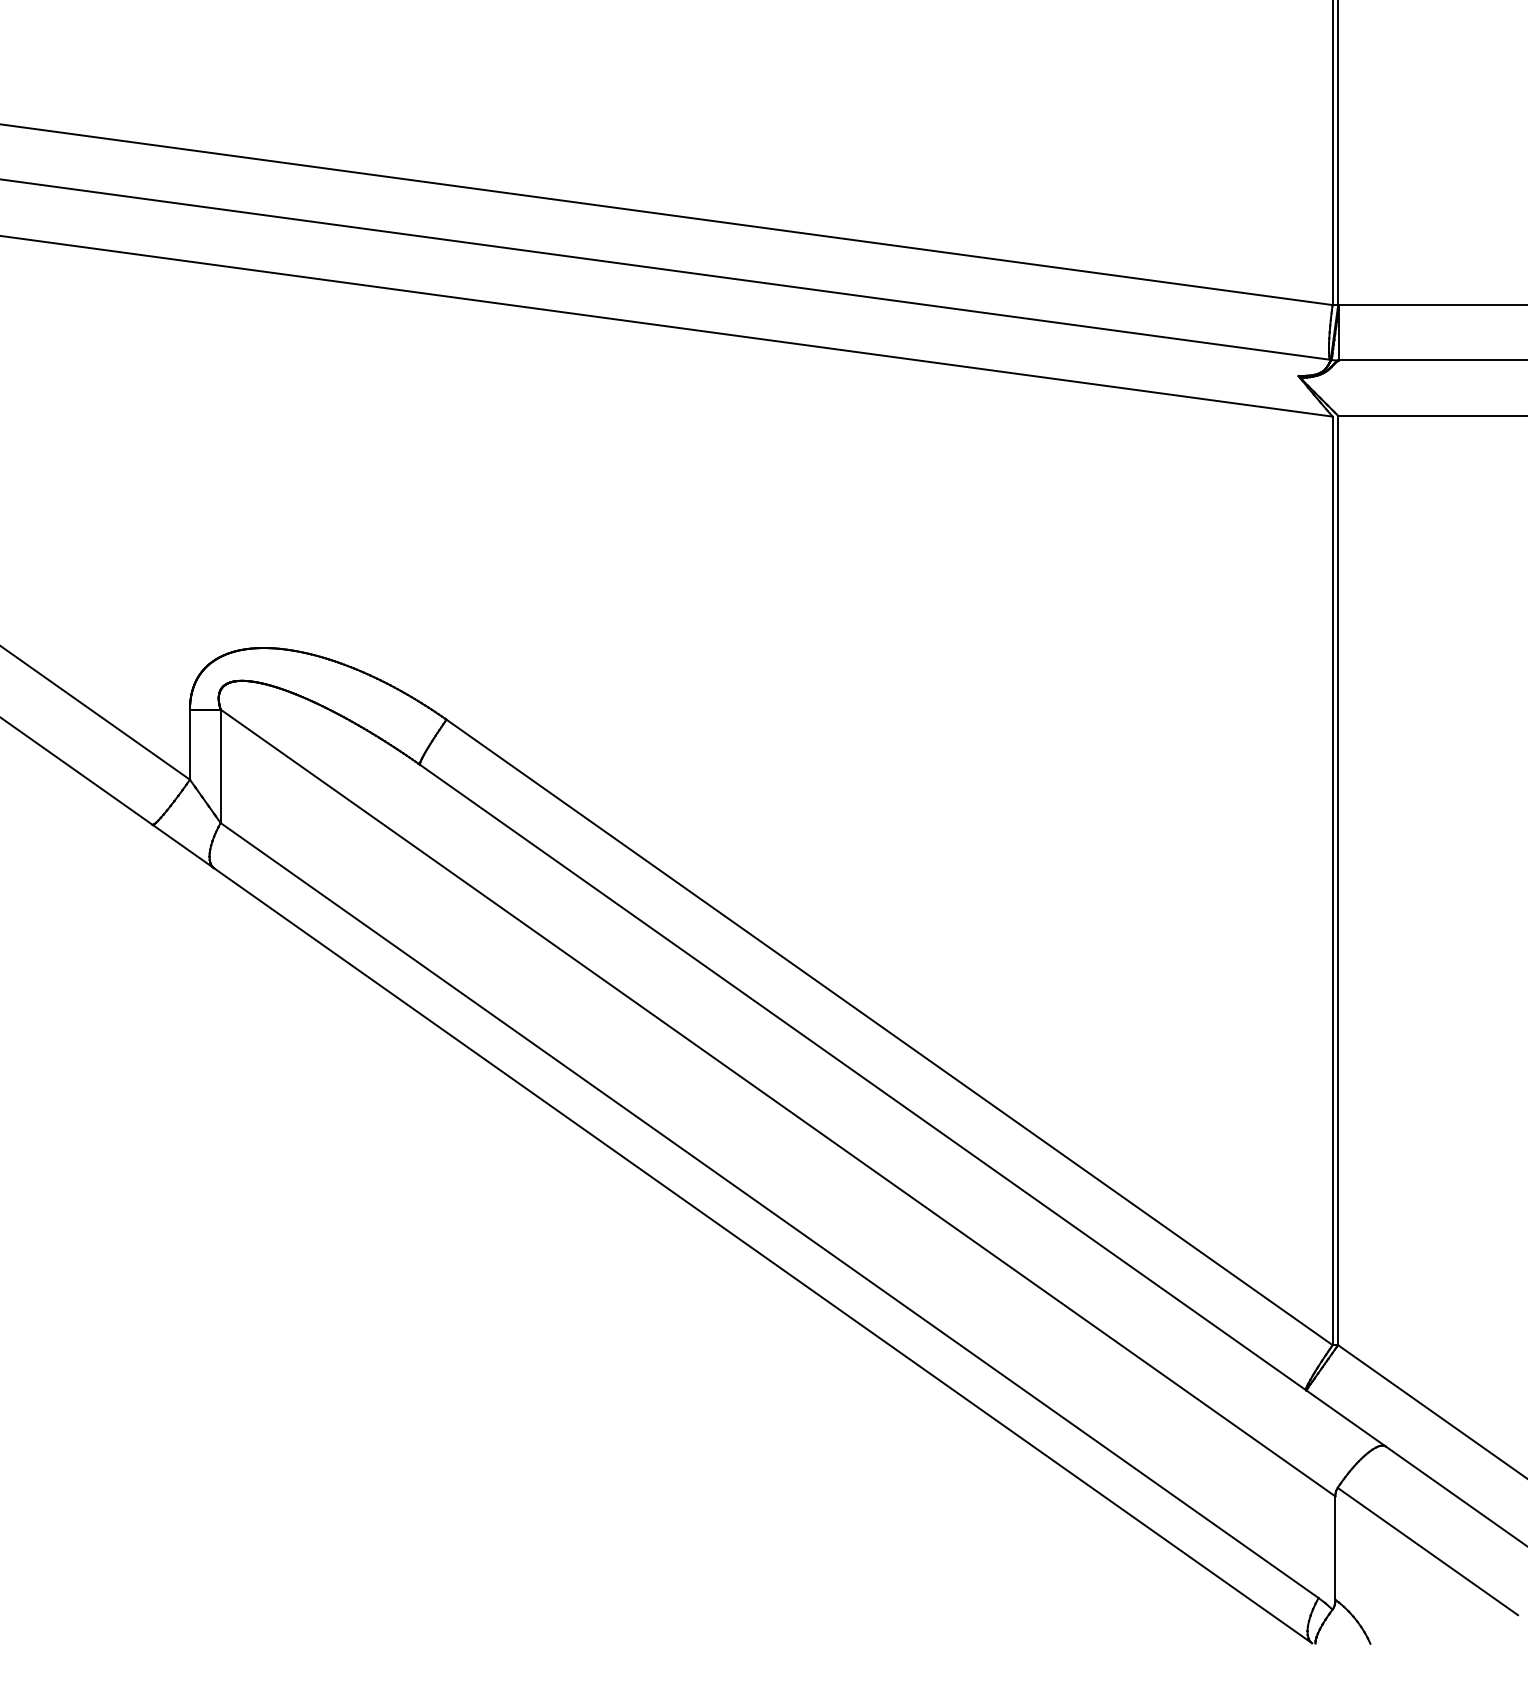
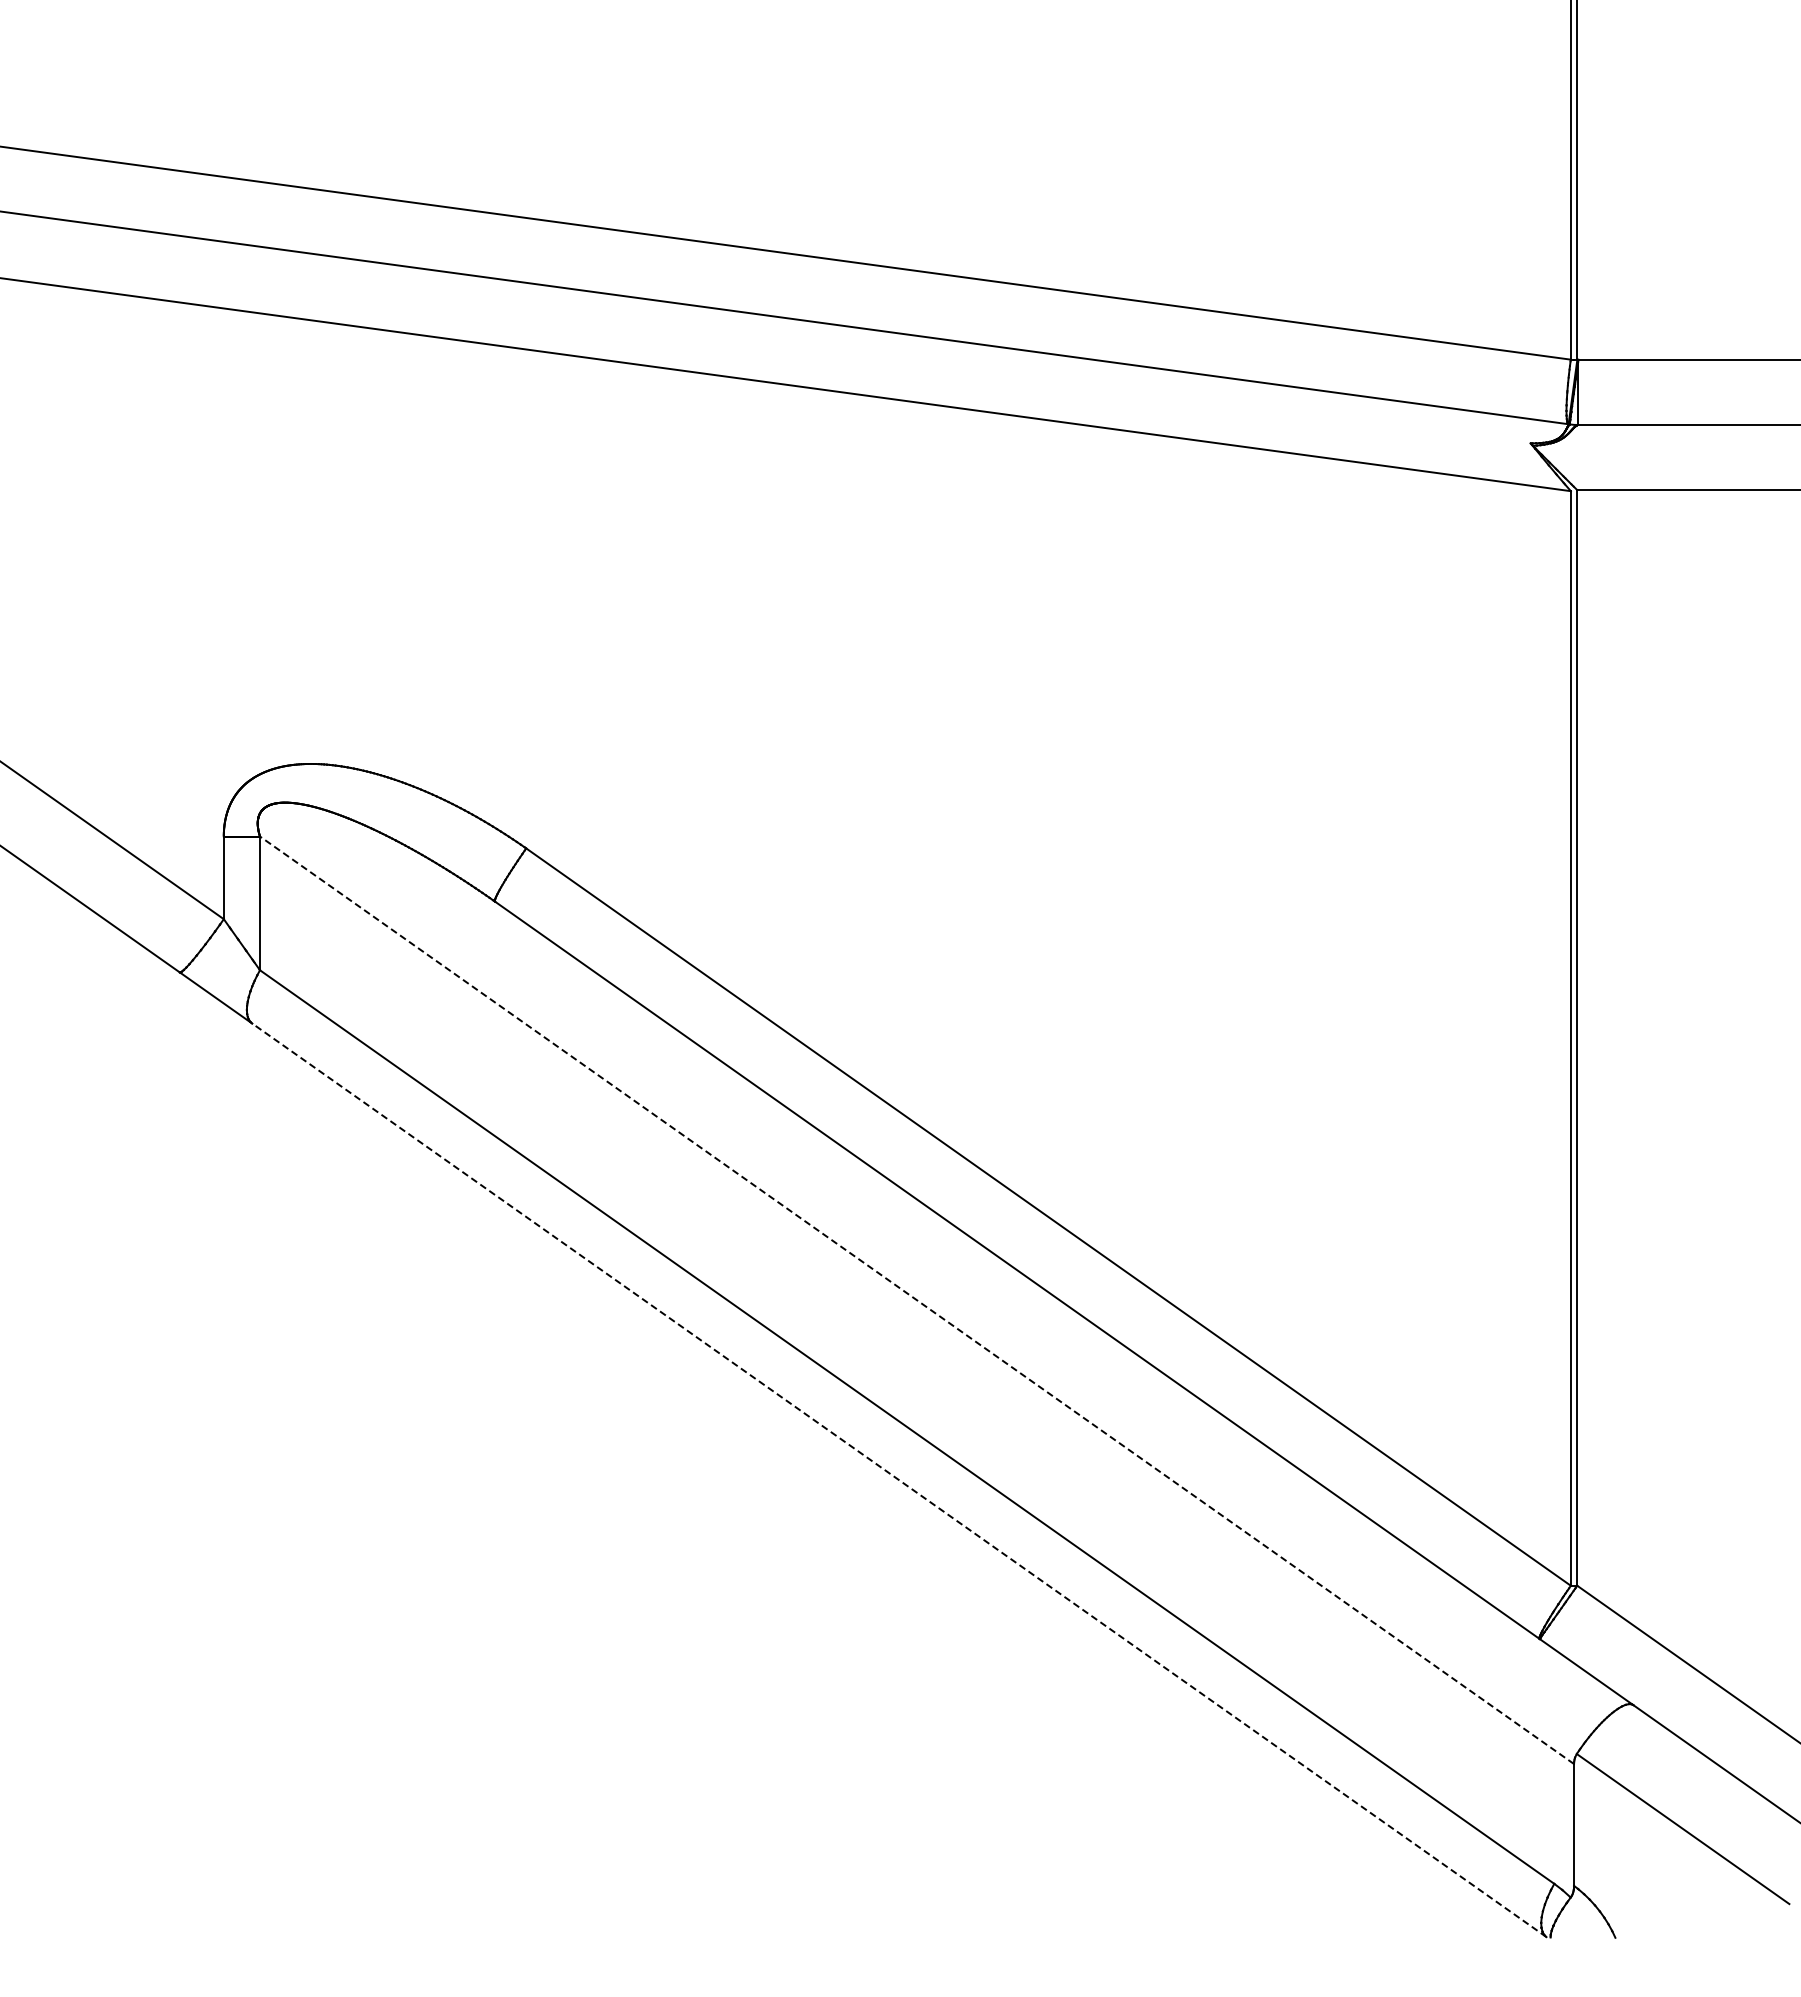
line: (777, 1103) -> (916, 1300), solid -> dashed
line: (762, 1255) -> (898, 1480), solid -> dashed

